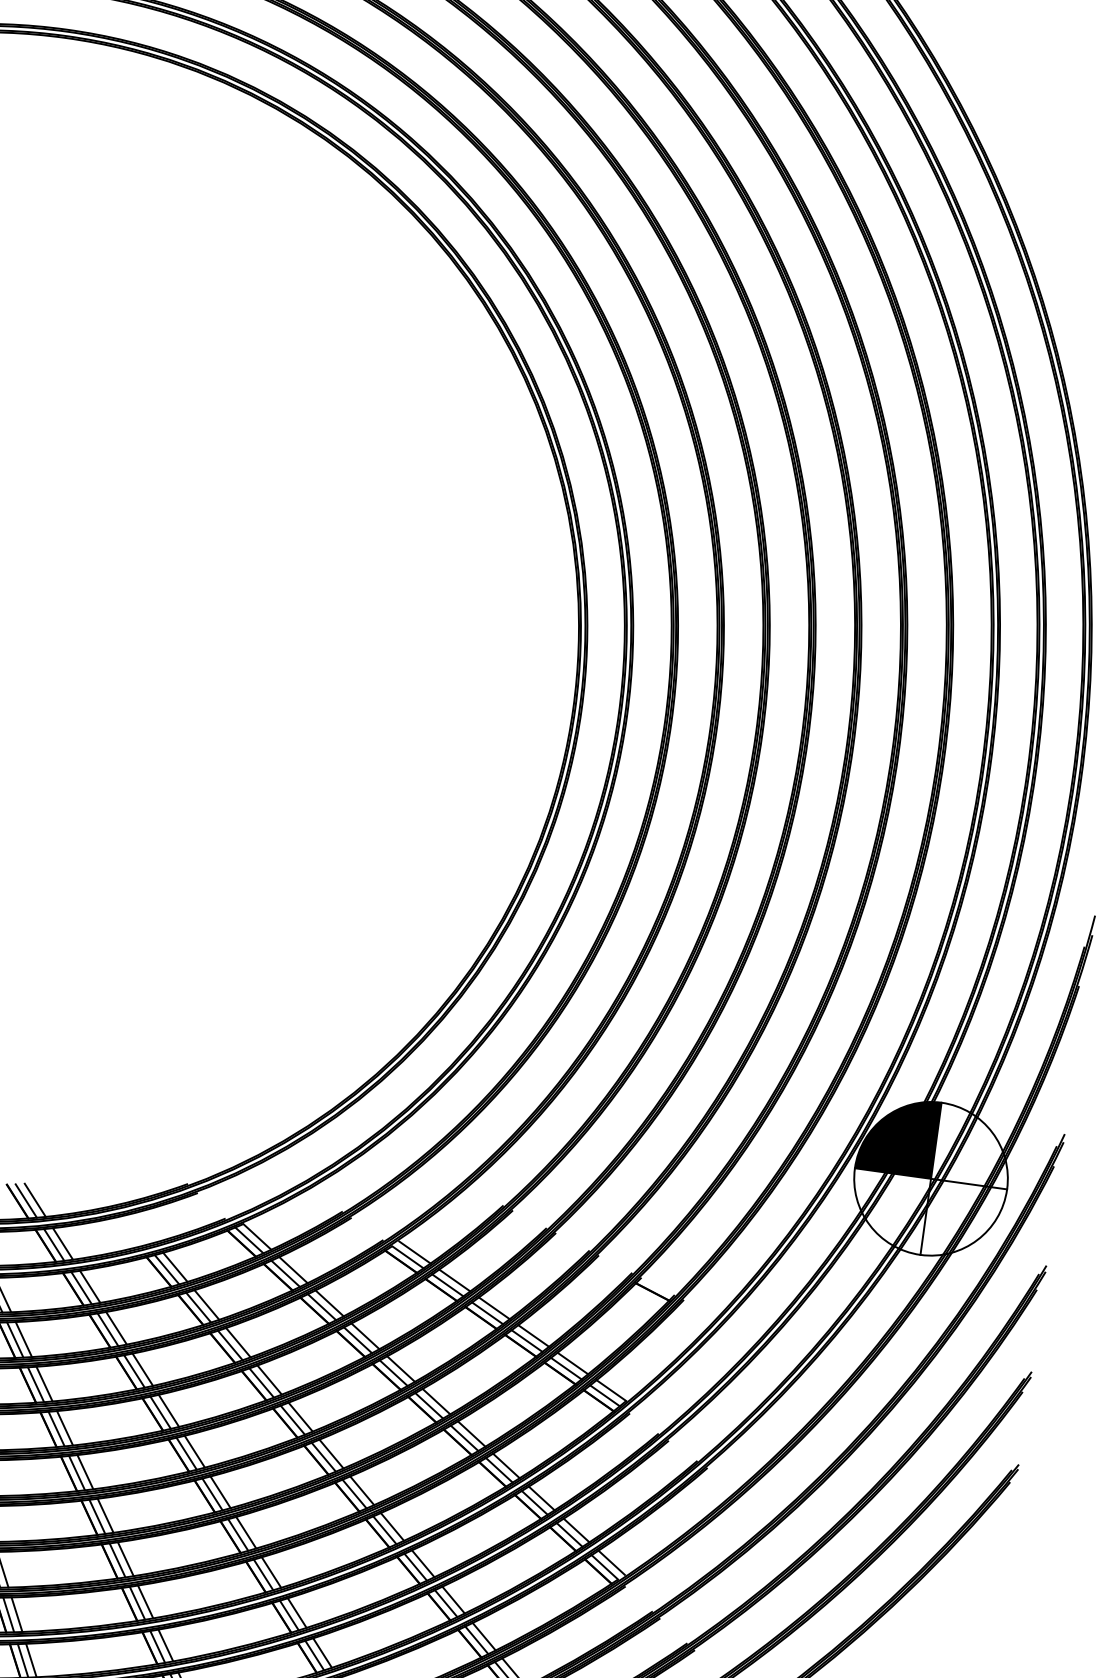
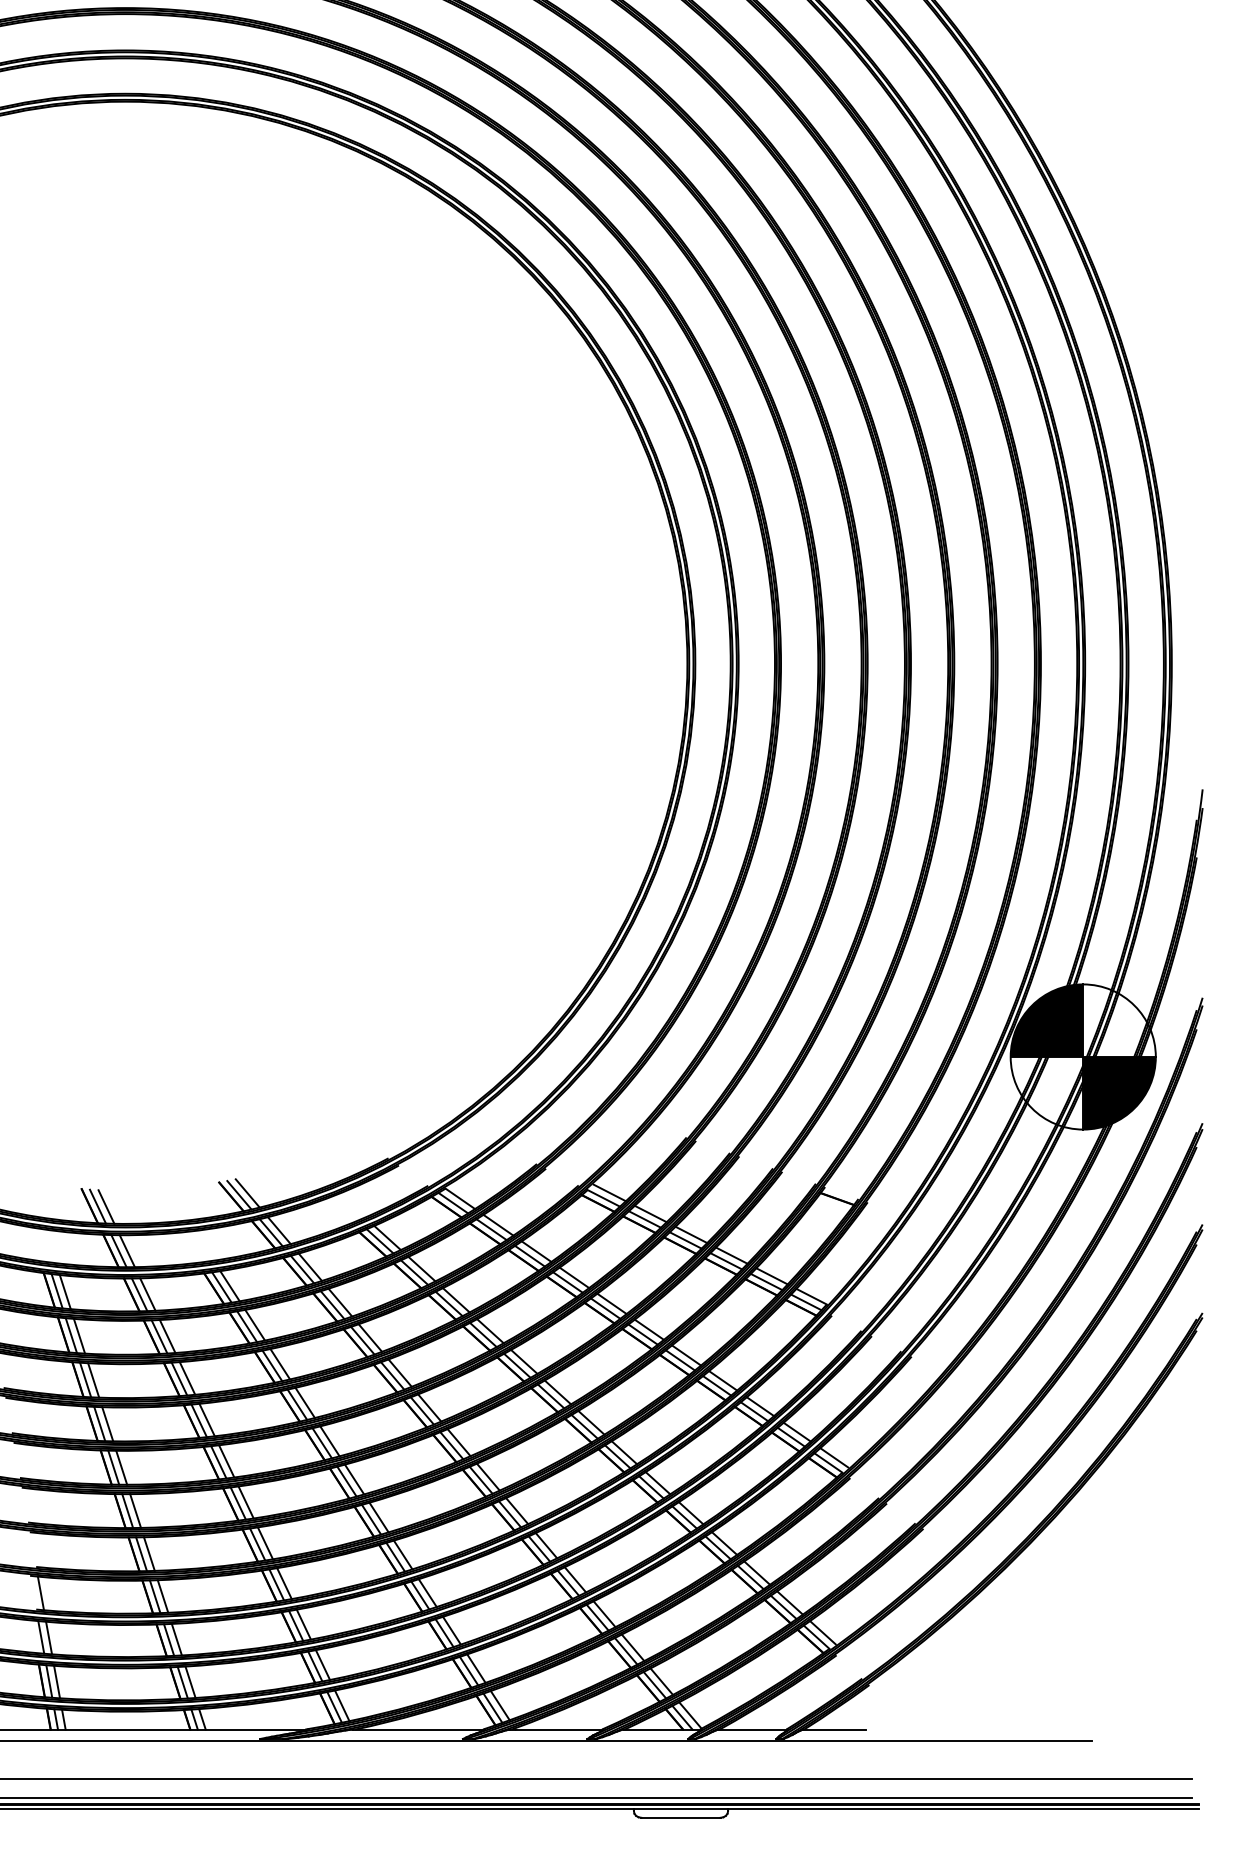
fill: (963, 1222) -> (1119, 1093), added

